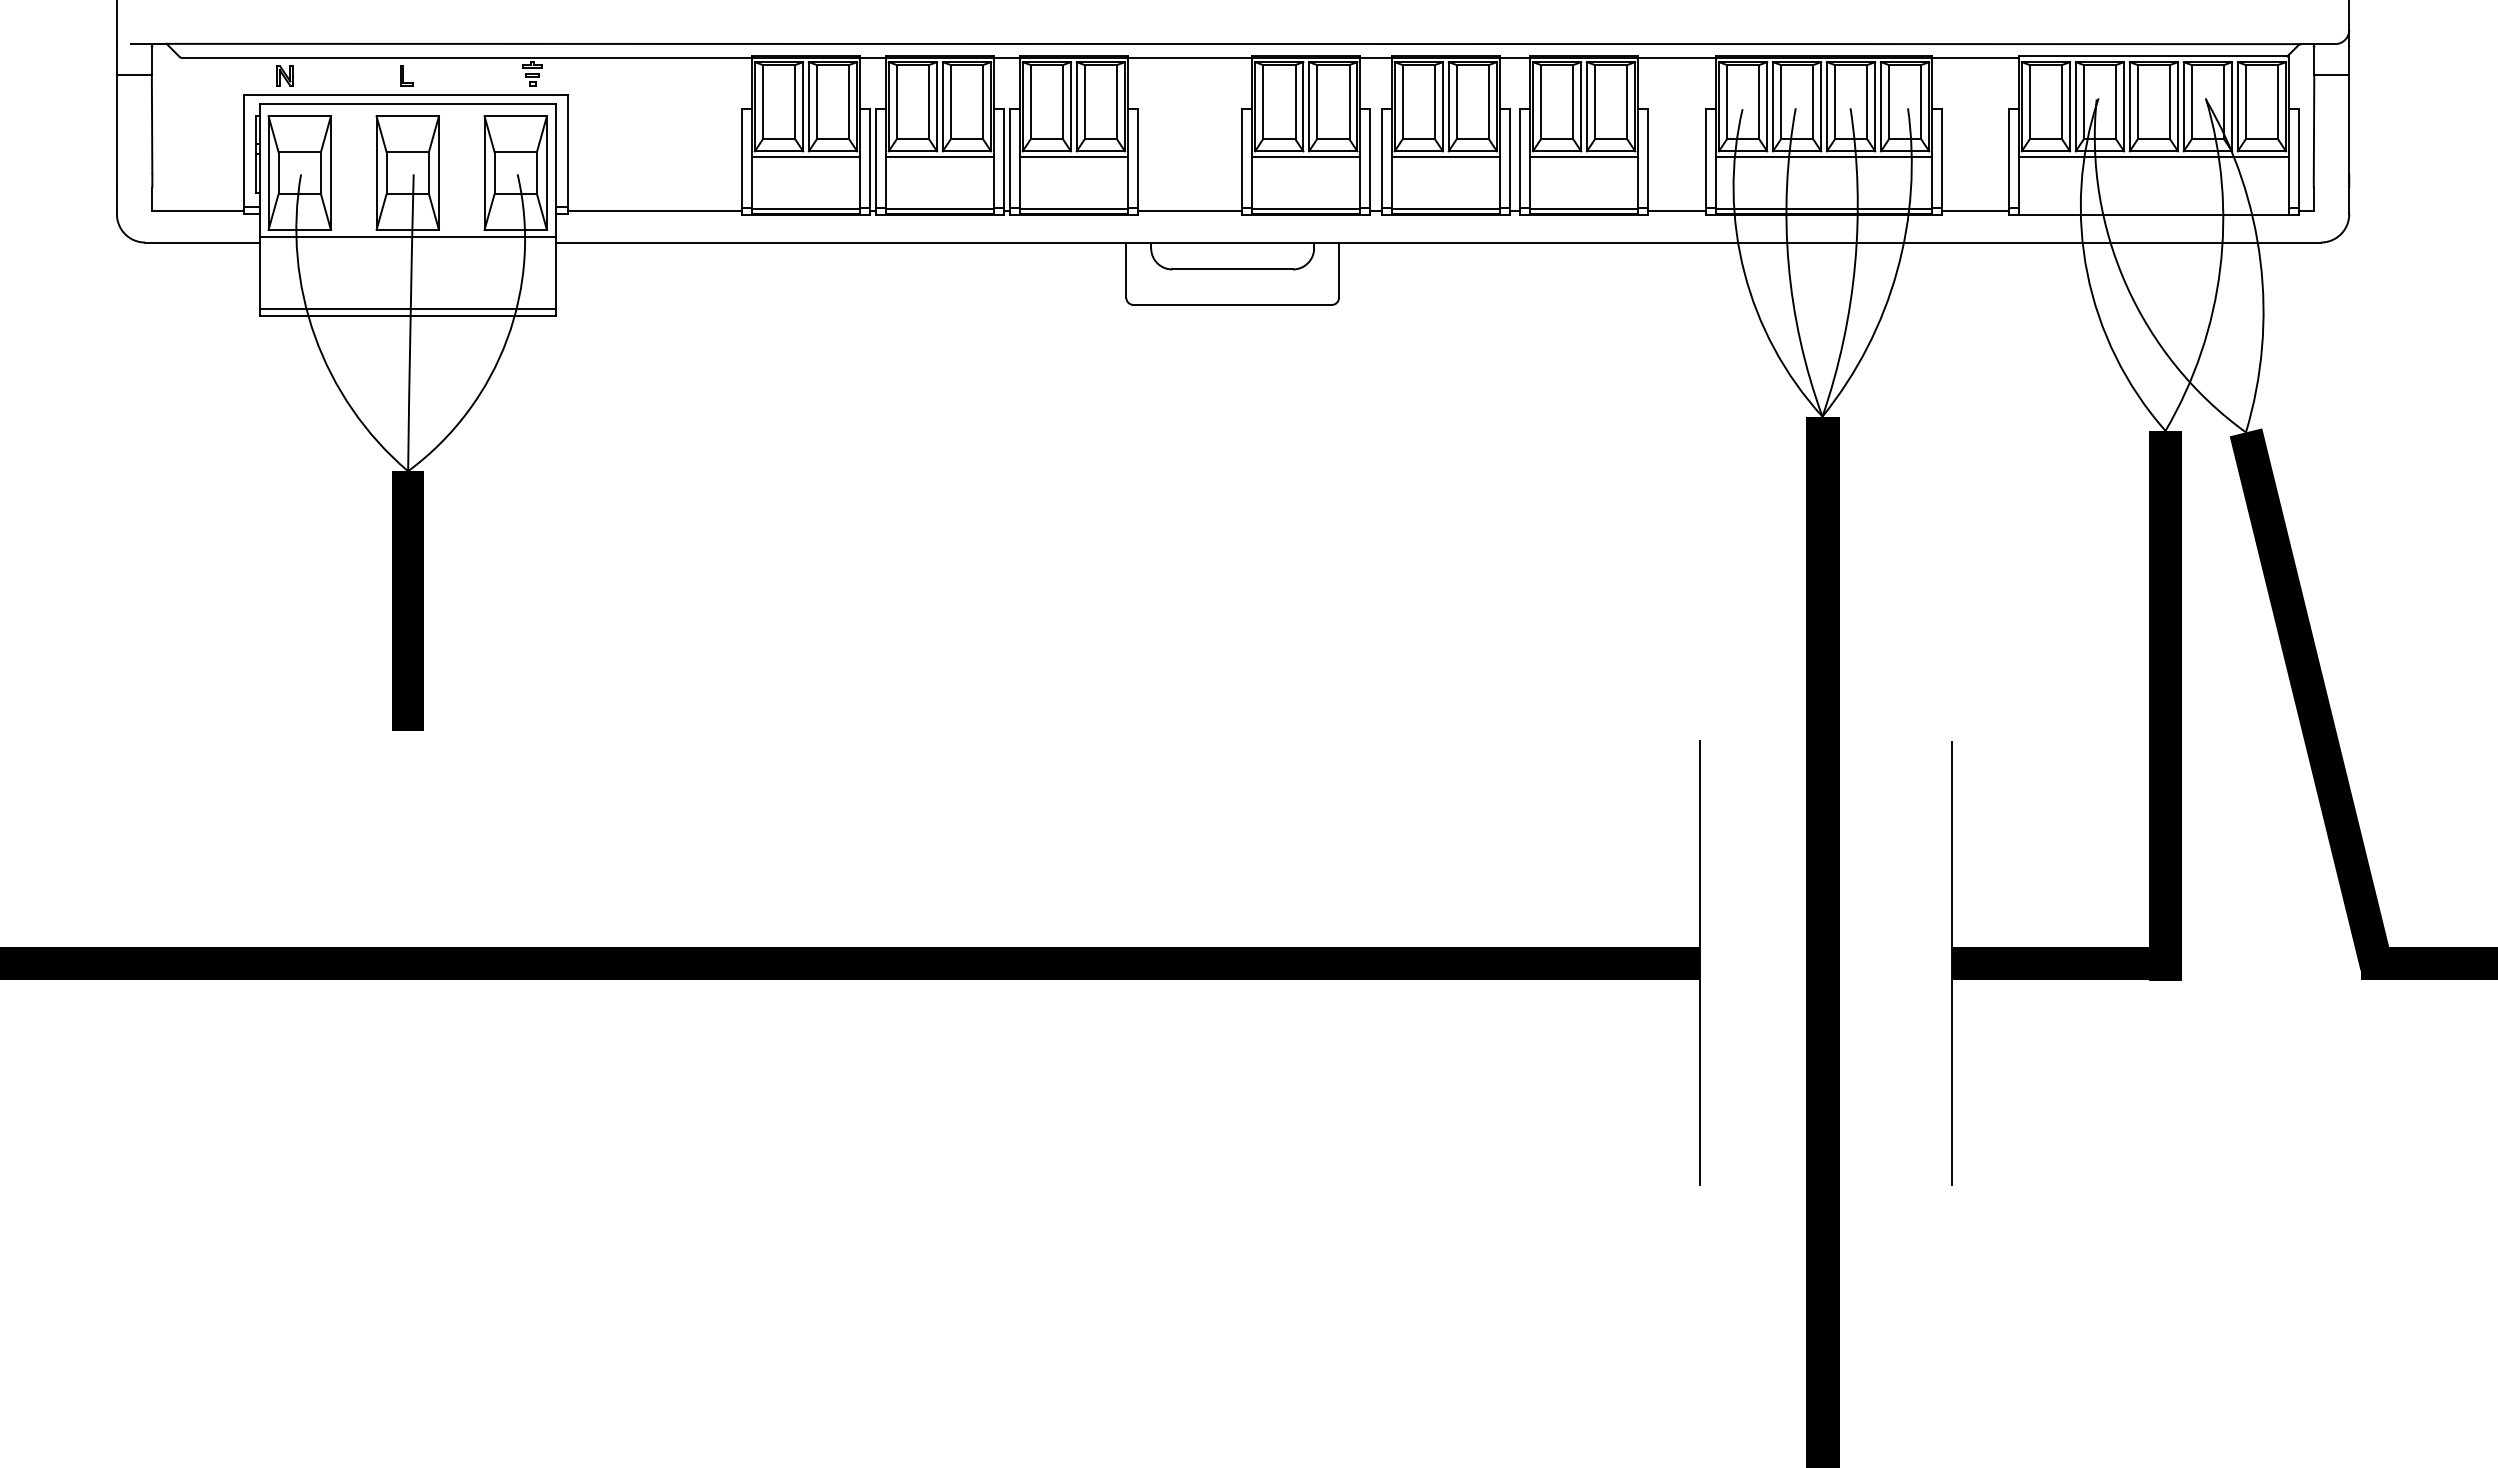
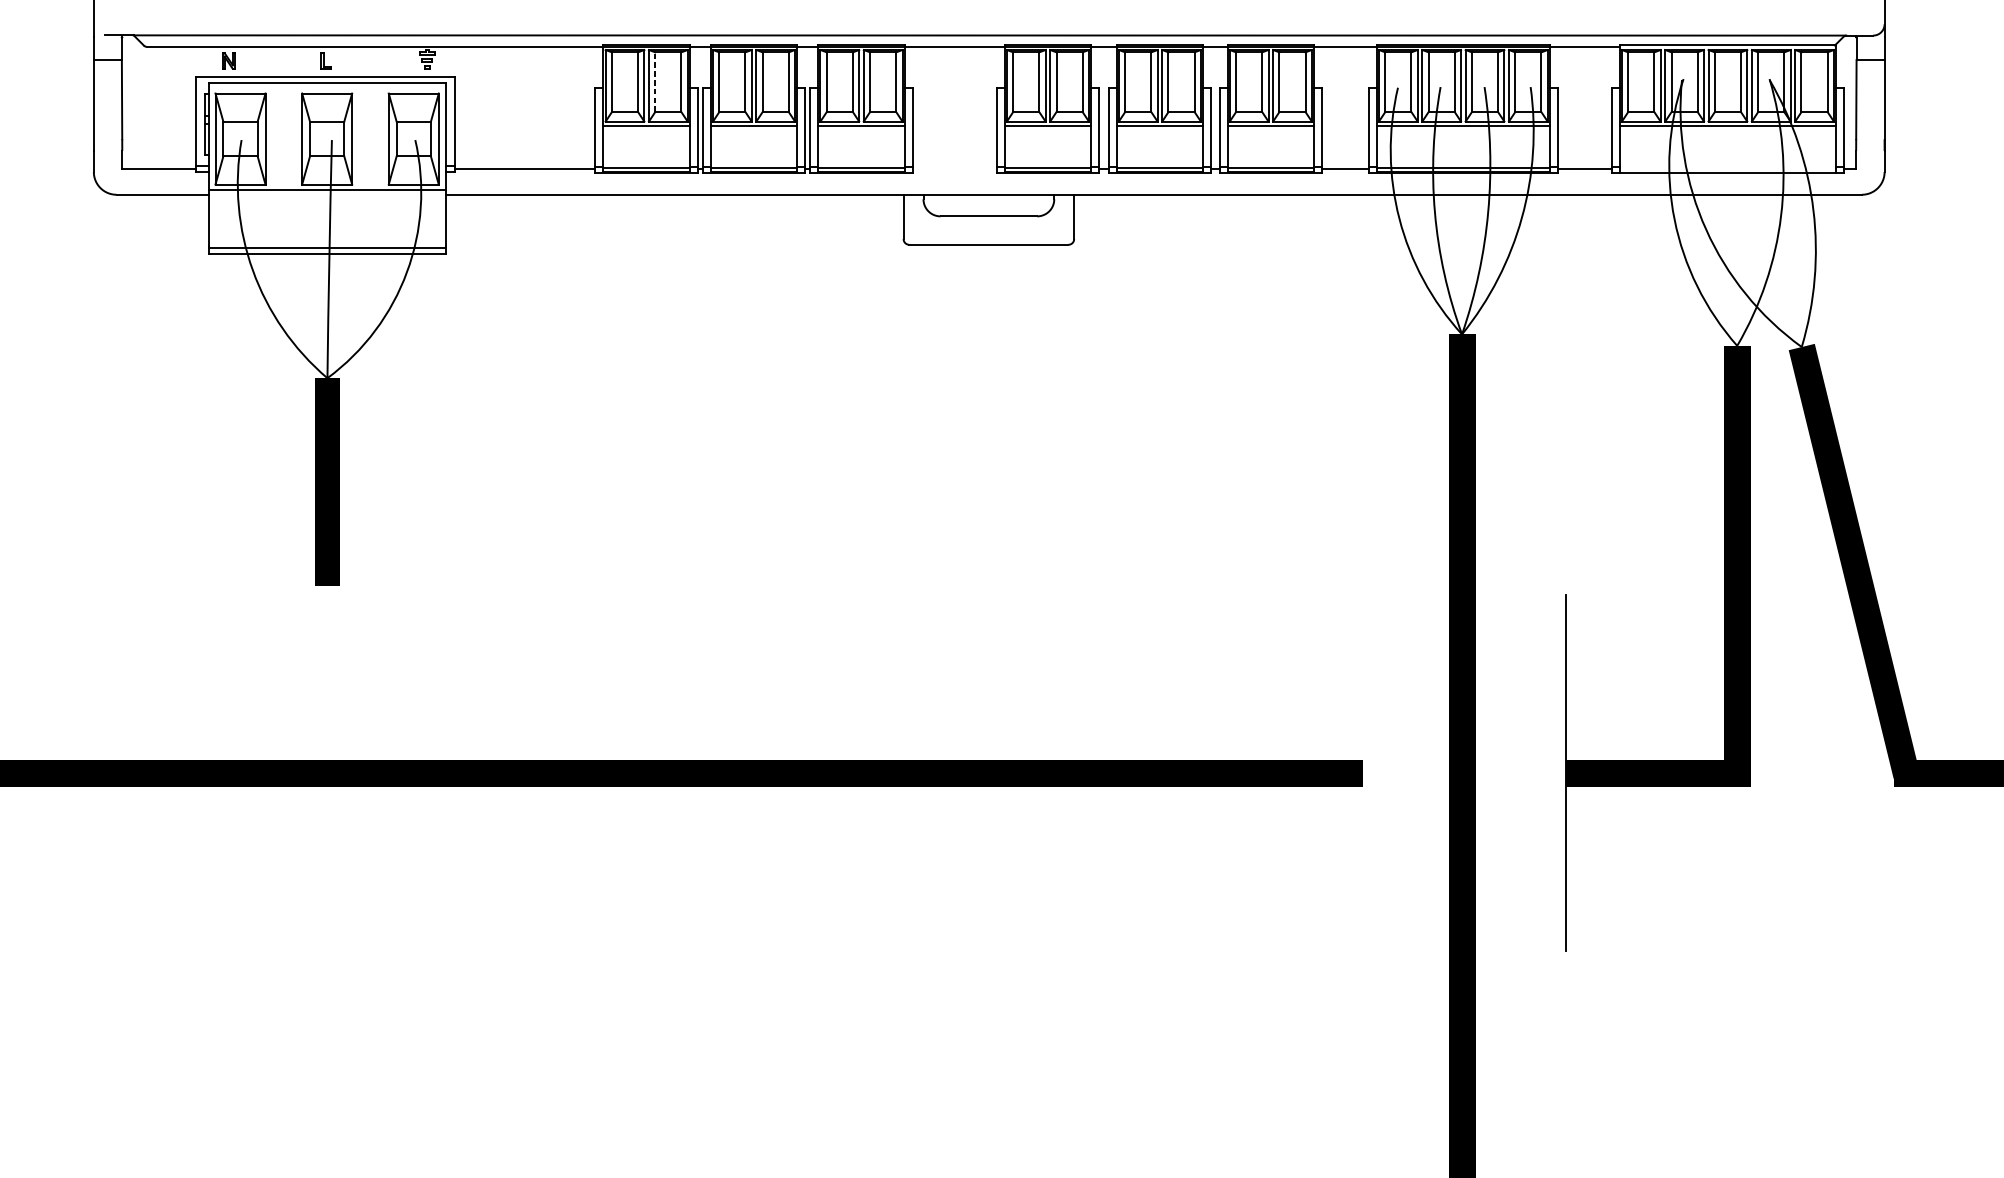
line: (816, 101) -> (655, 81), solid -> dashed
line: (1189, 210) -> (954, 169), removed
line: (1699, 963) -> (1363, 773), removed

